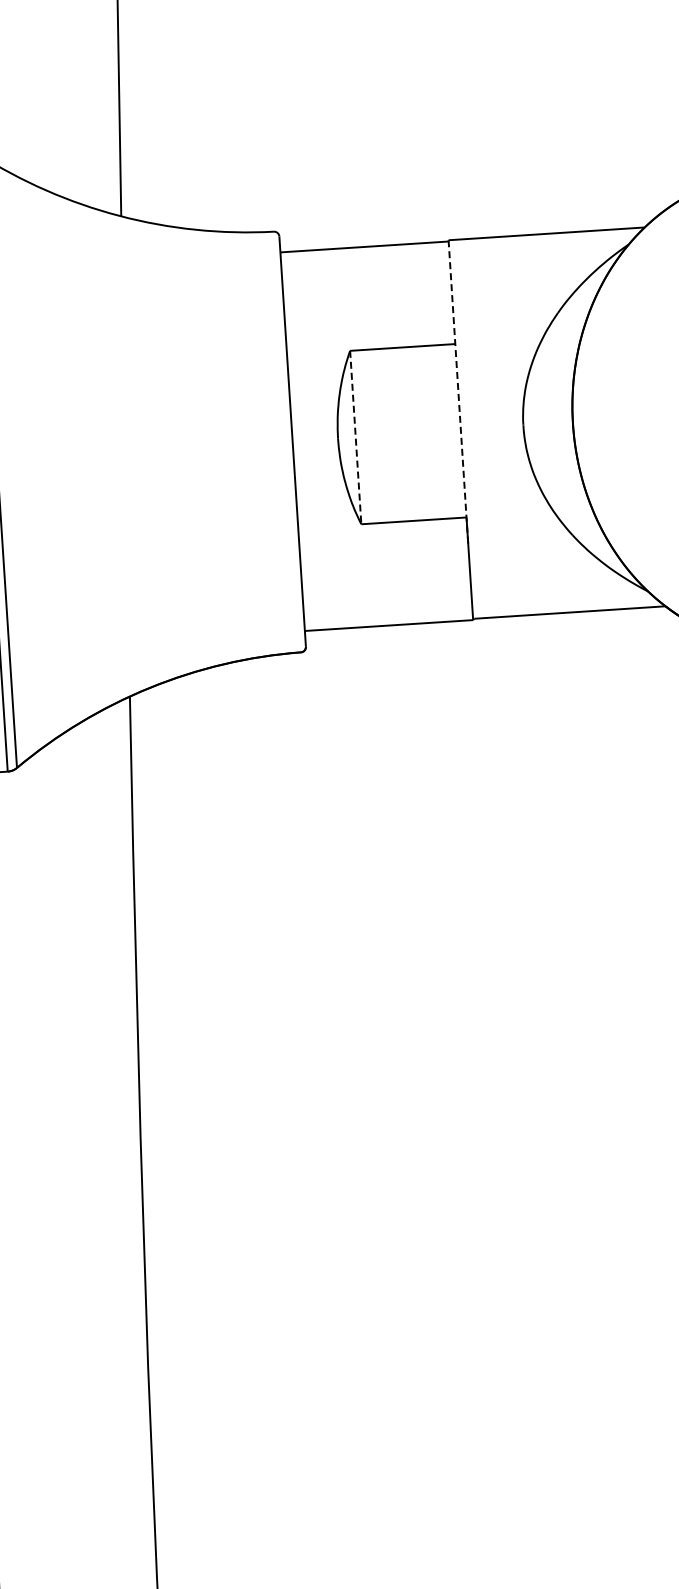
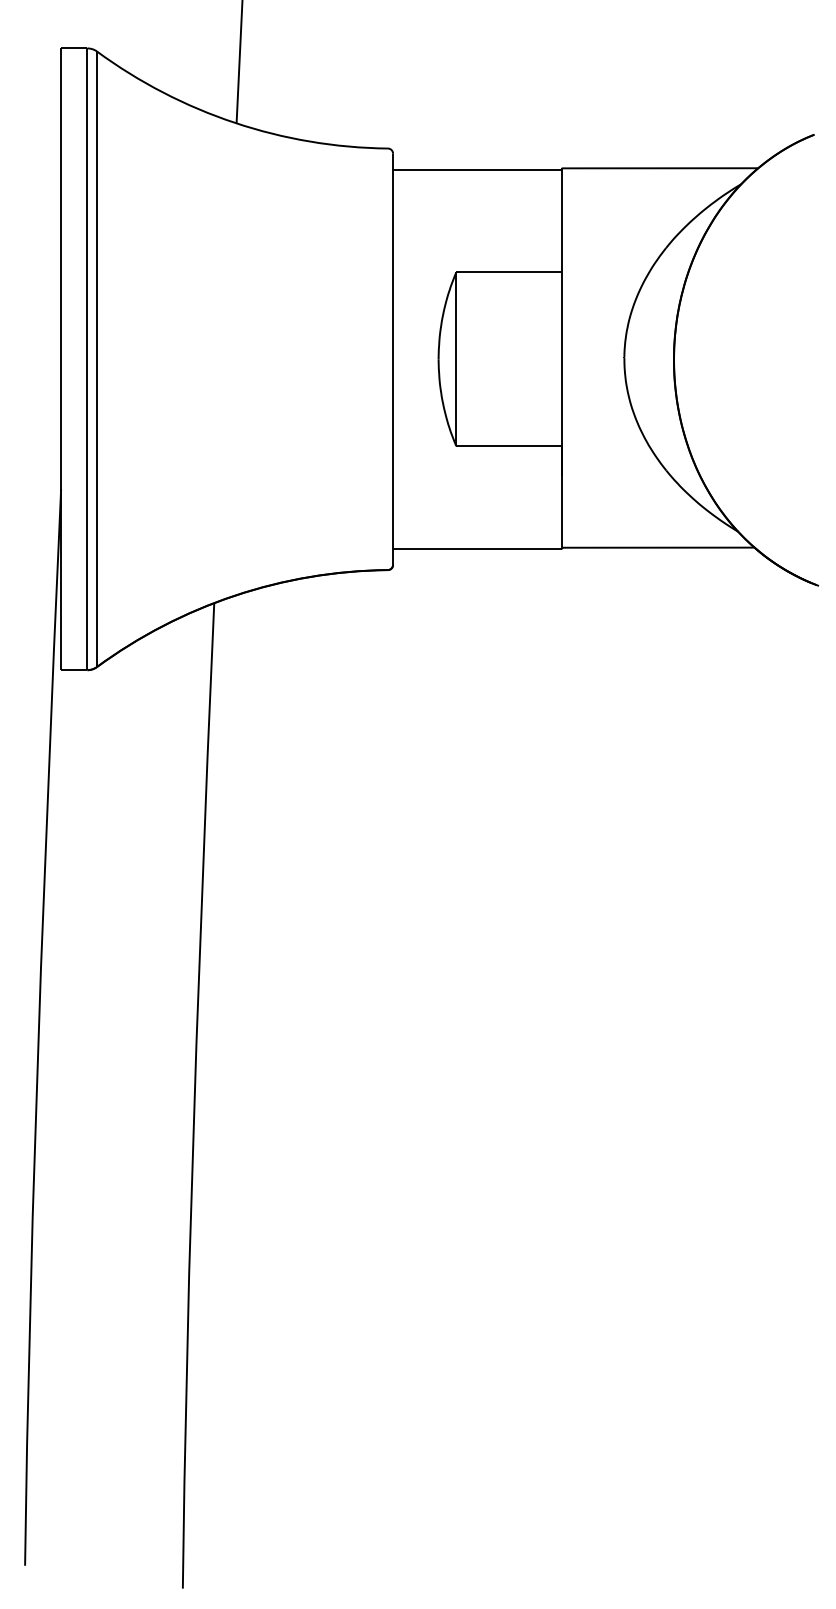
line: (458, 394) -> (561, 322), dashed -> solid
line: (355, 437) -> (456, 359), dashed -> solid

